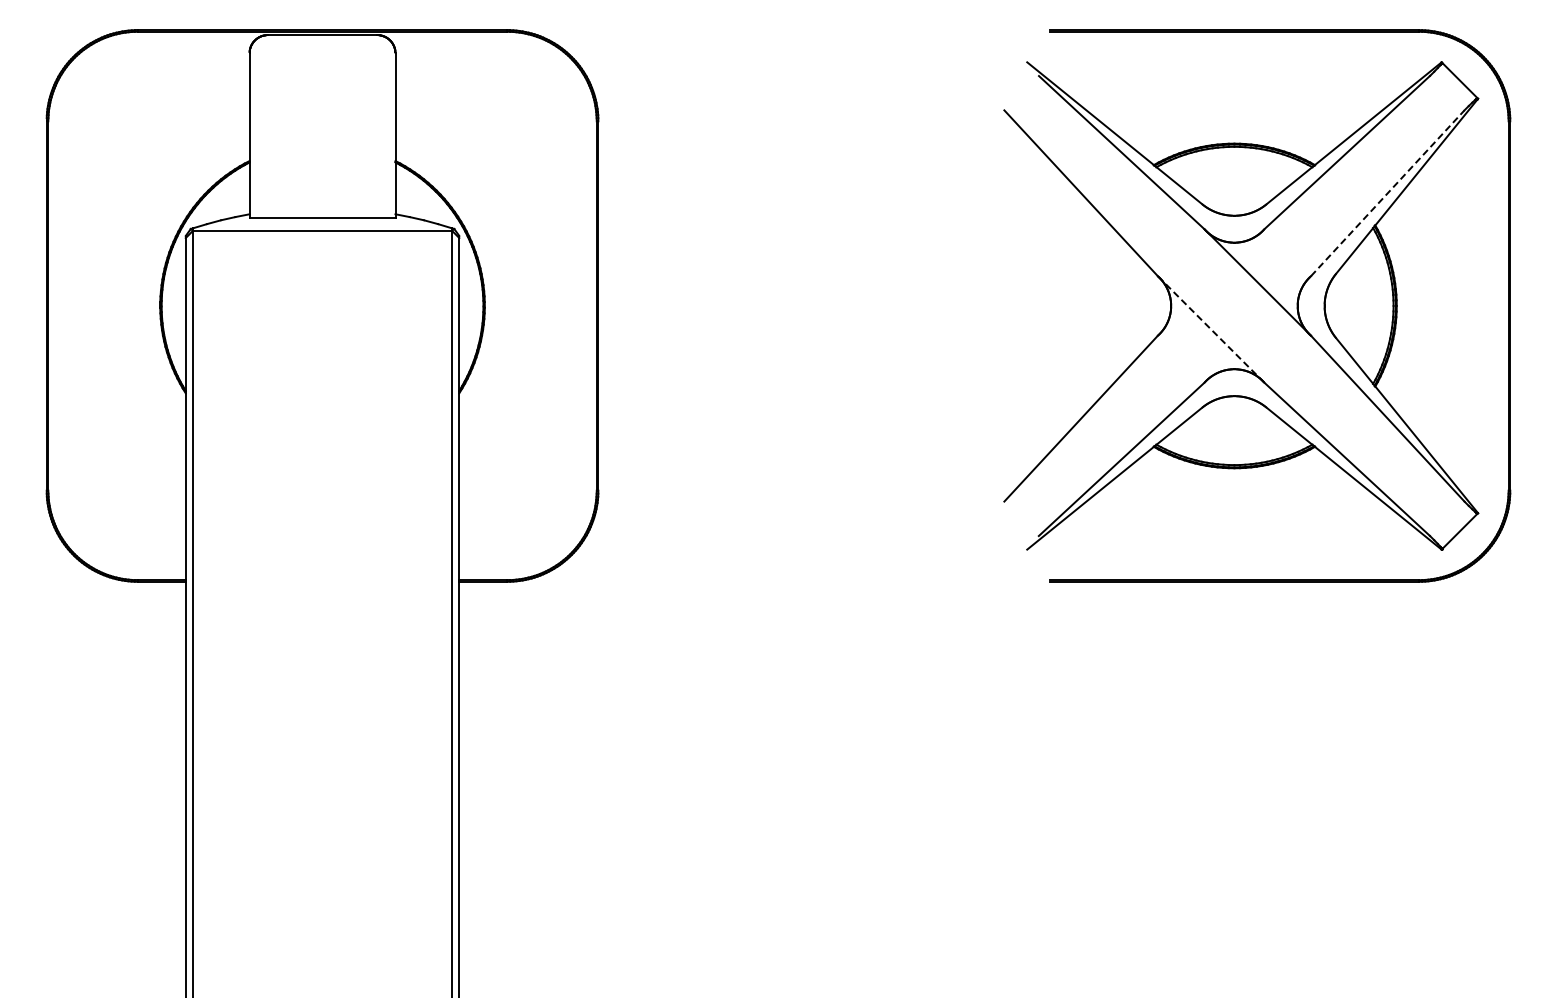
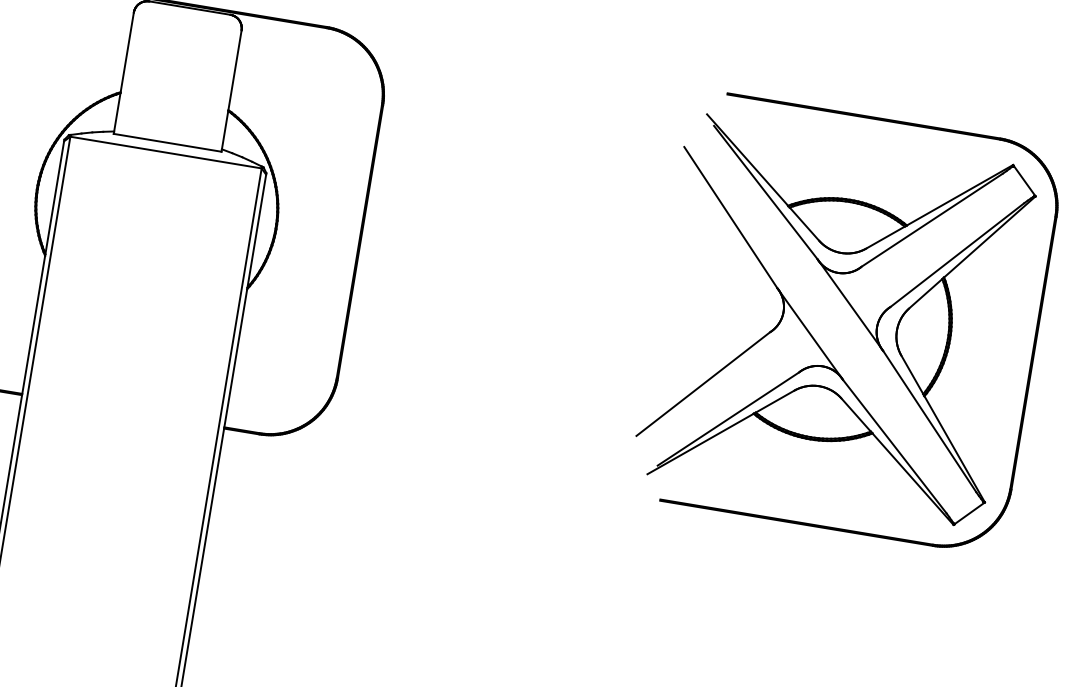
line: (1388, 192) -> (957, 254), dashed -> solid
line: (1210, 329) -> (809, 334), dashed -> solid

